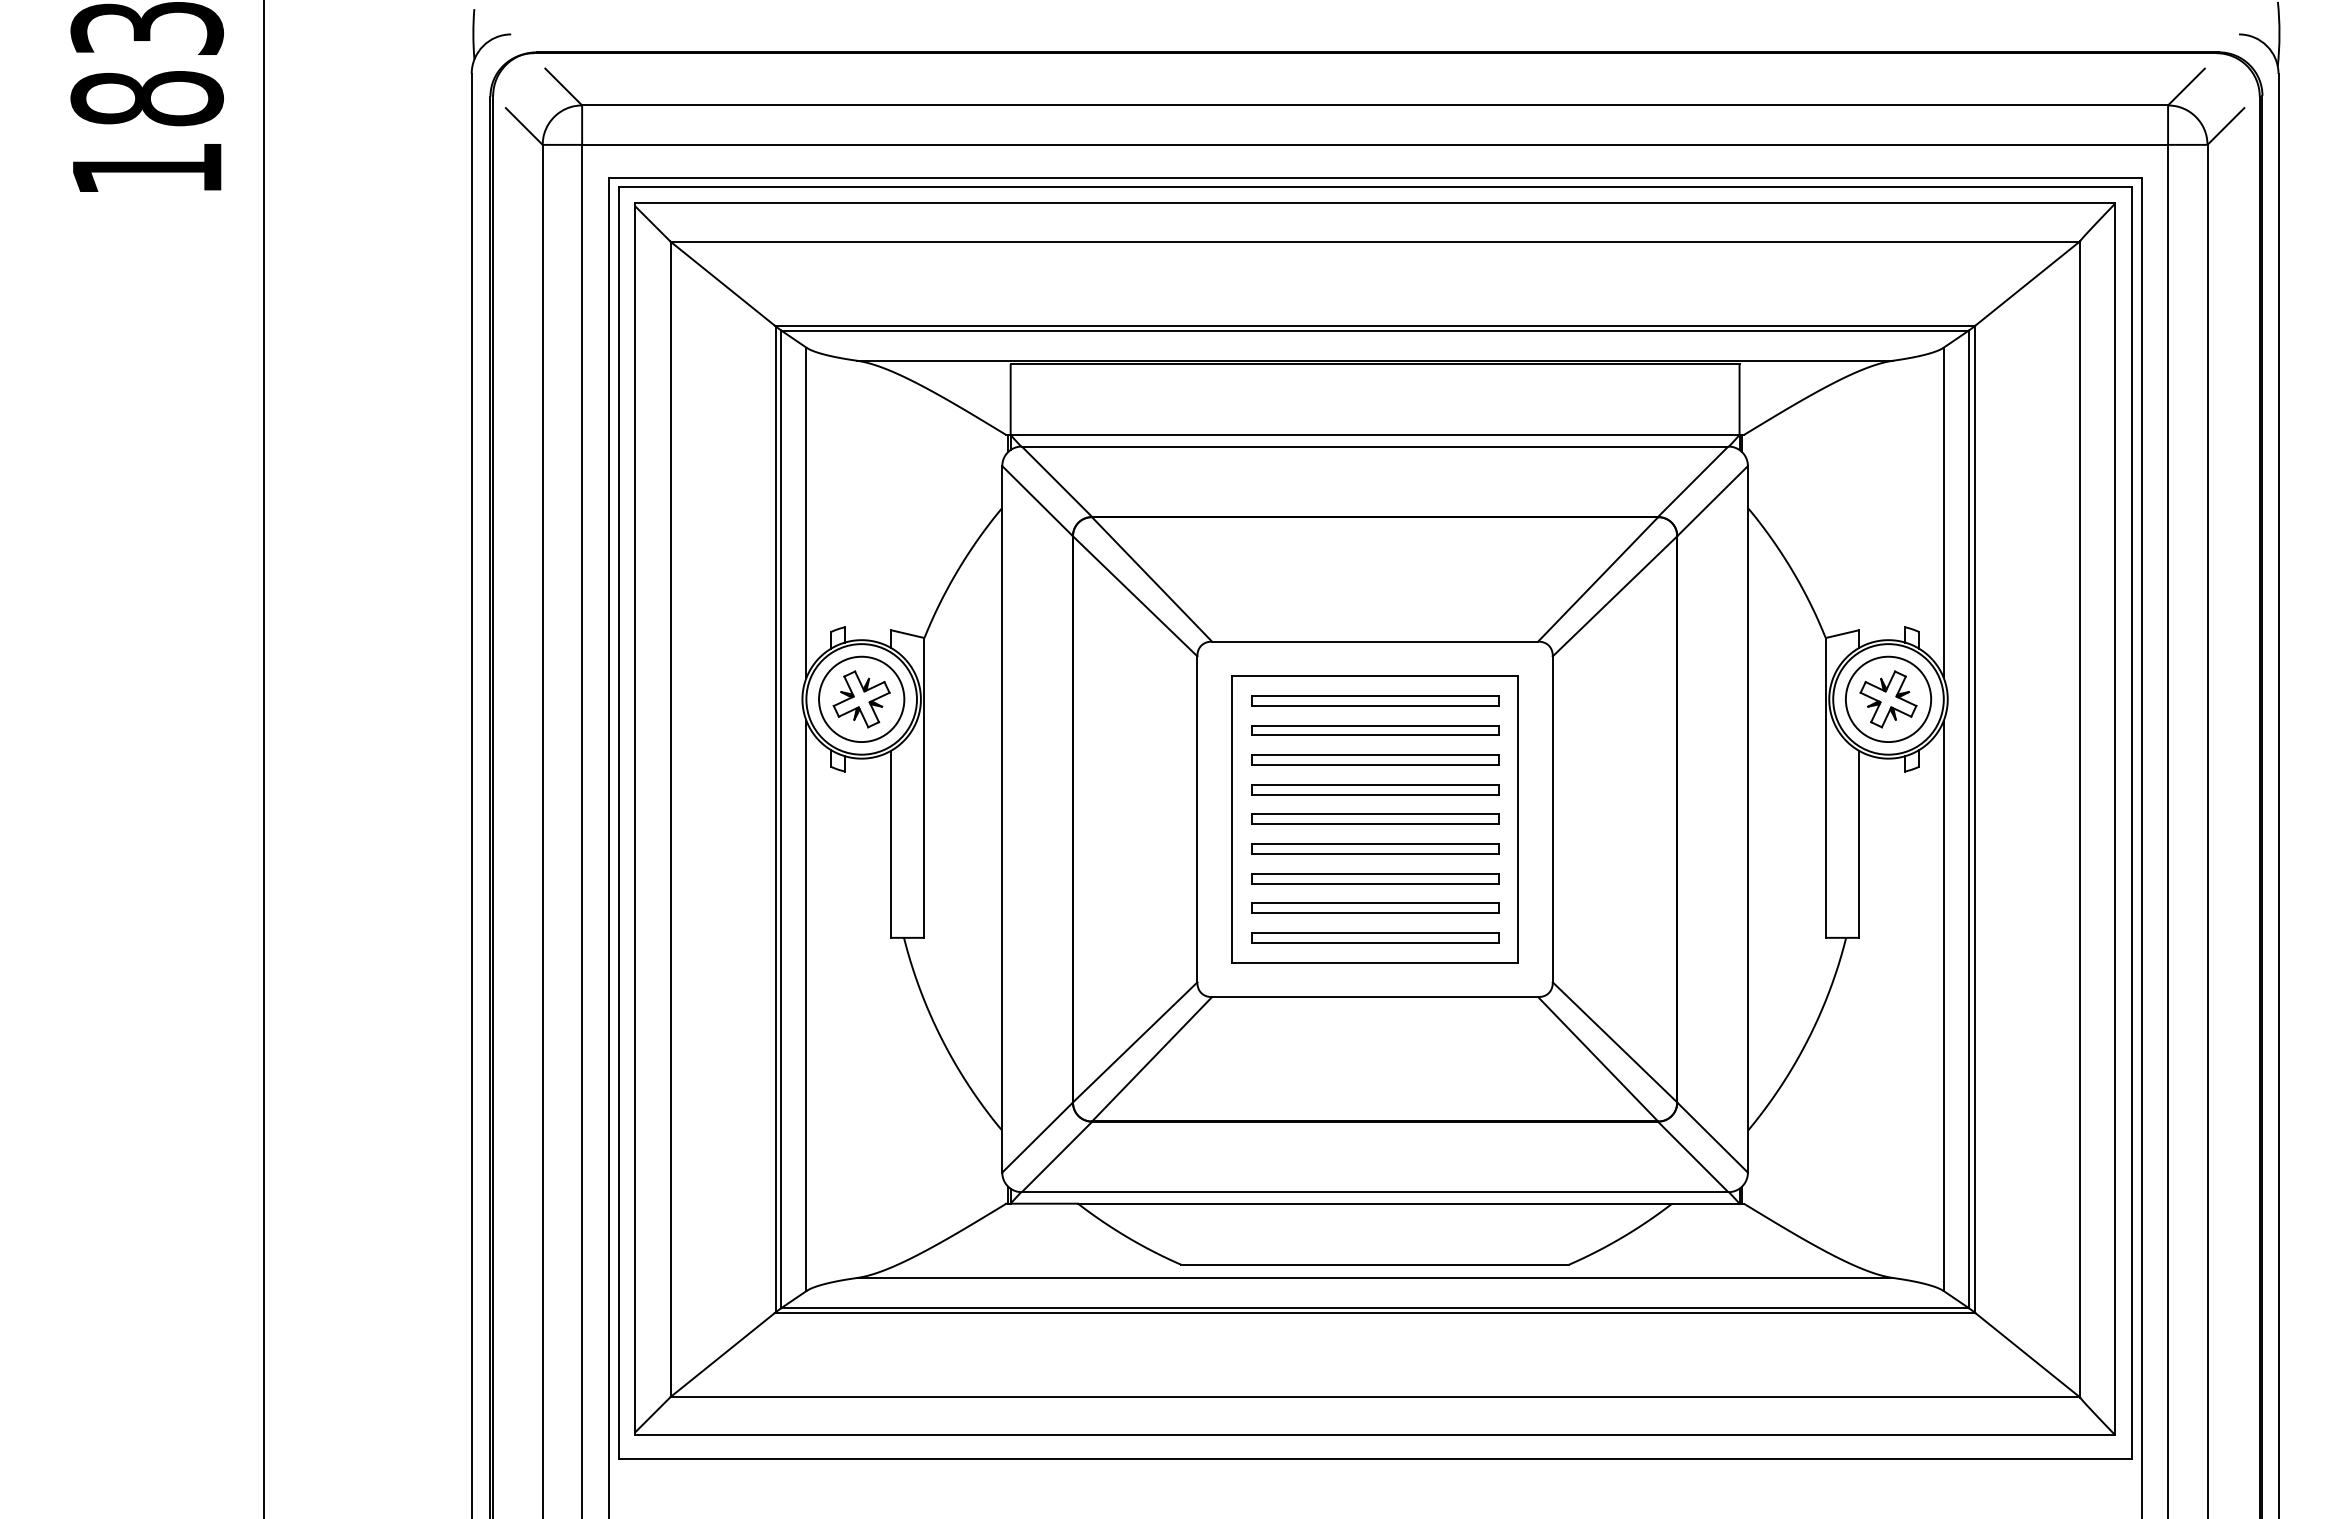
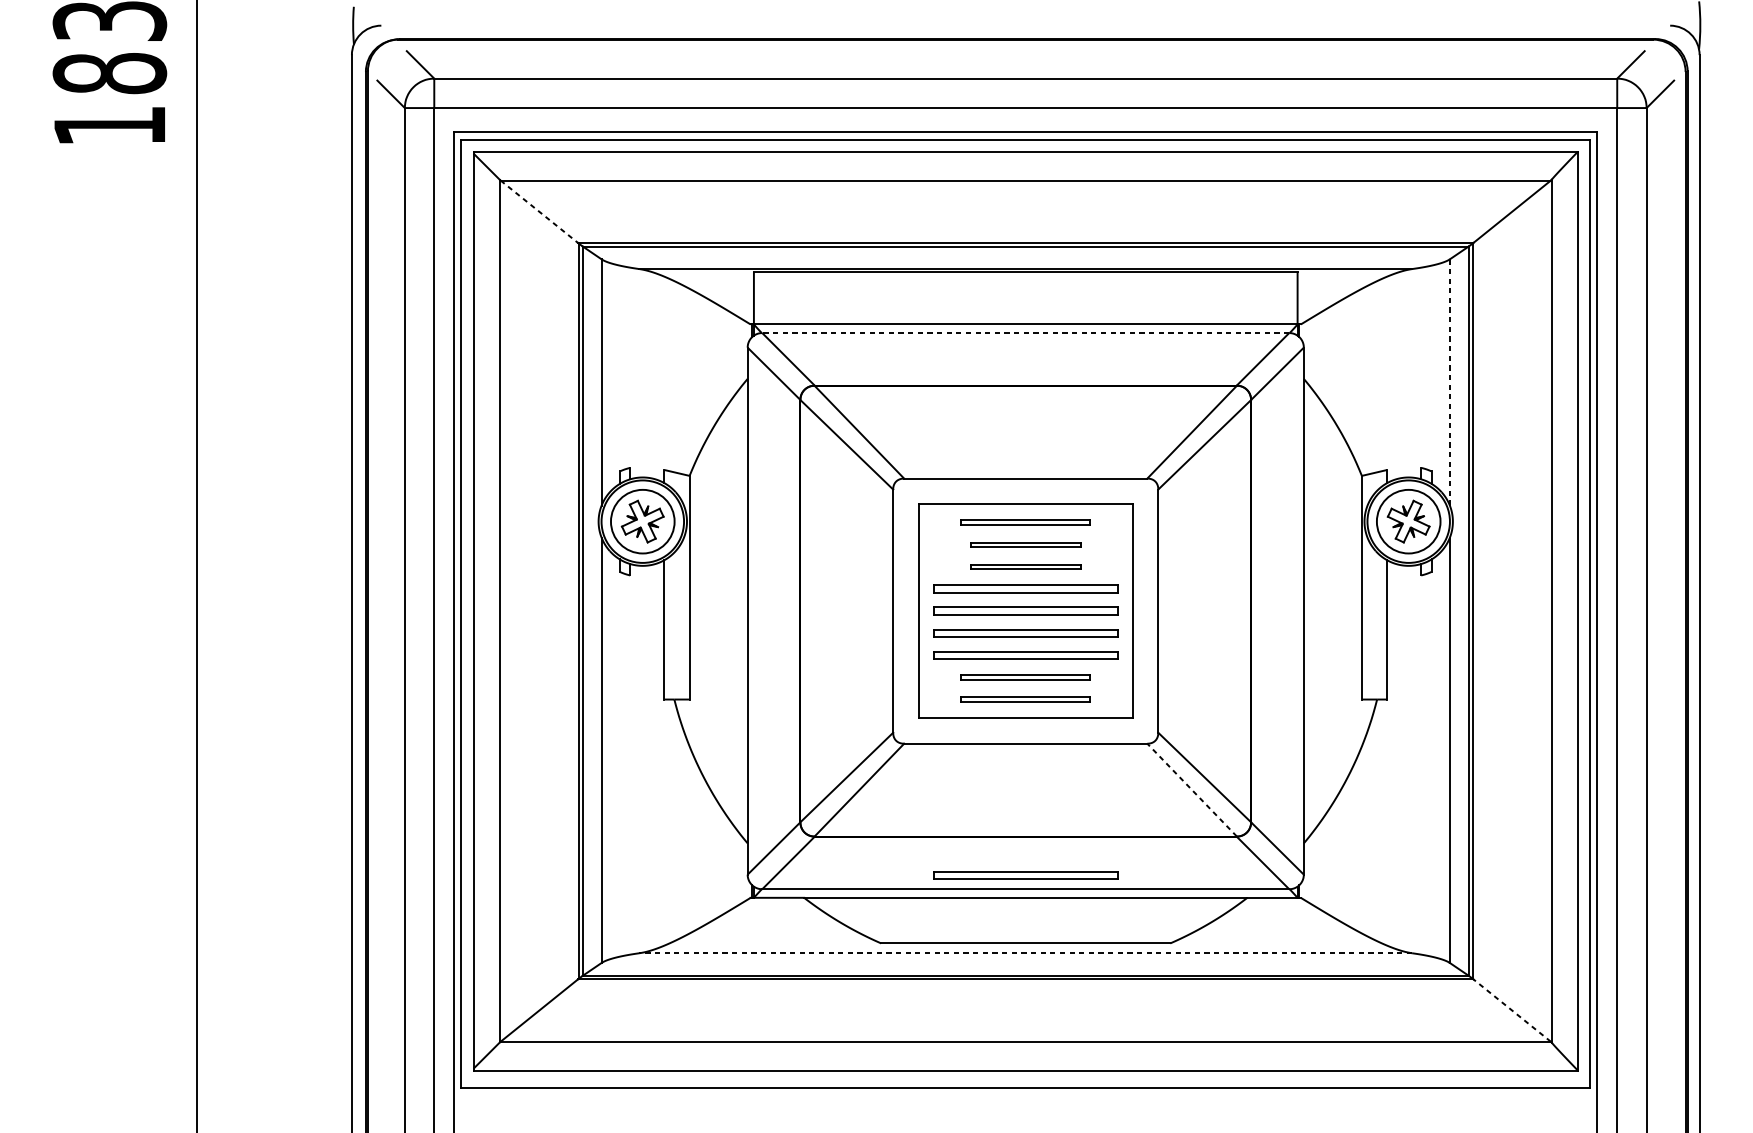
line: (722, 283) -> (538, 211), solid -> dashed
line: (1374, 446) -> (1025, 333), solid -> dashed
line: (1943, 513) -> (1449, 383), solid -> dashed
part: (1375, 700) -> (1026, 522), size x0.7
part: (1375, 730) -> (1026, 544), size x0.6
part: (1375, 759) -> (1026, 566), size x0.6
part: (1375, 907) -> (1026, 676), size x0.7
part: (1375, 937) -> (1026, 699), size x0.7
line: (1597, 1058) -> (1191, 789), solid -> dashed
part: (1375, 1173) -> (1026, 875), added
line: (1375, 1277) -> (1026, 952), solid -> dashed
line: (2027, 1354) -> (1512, 1010), solid -> dashed

